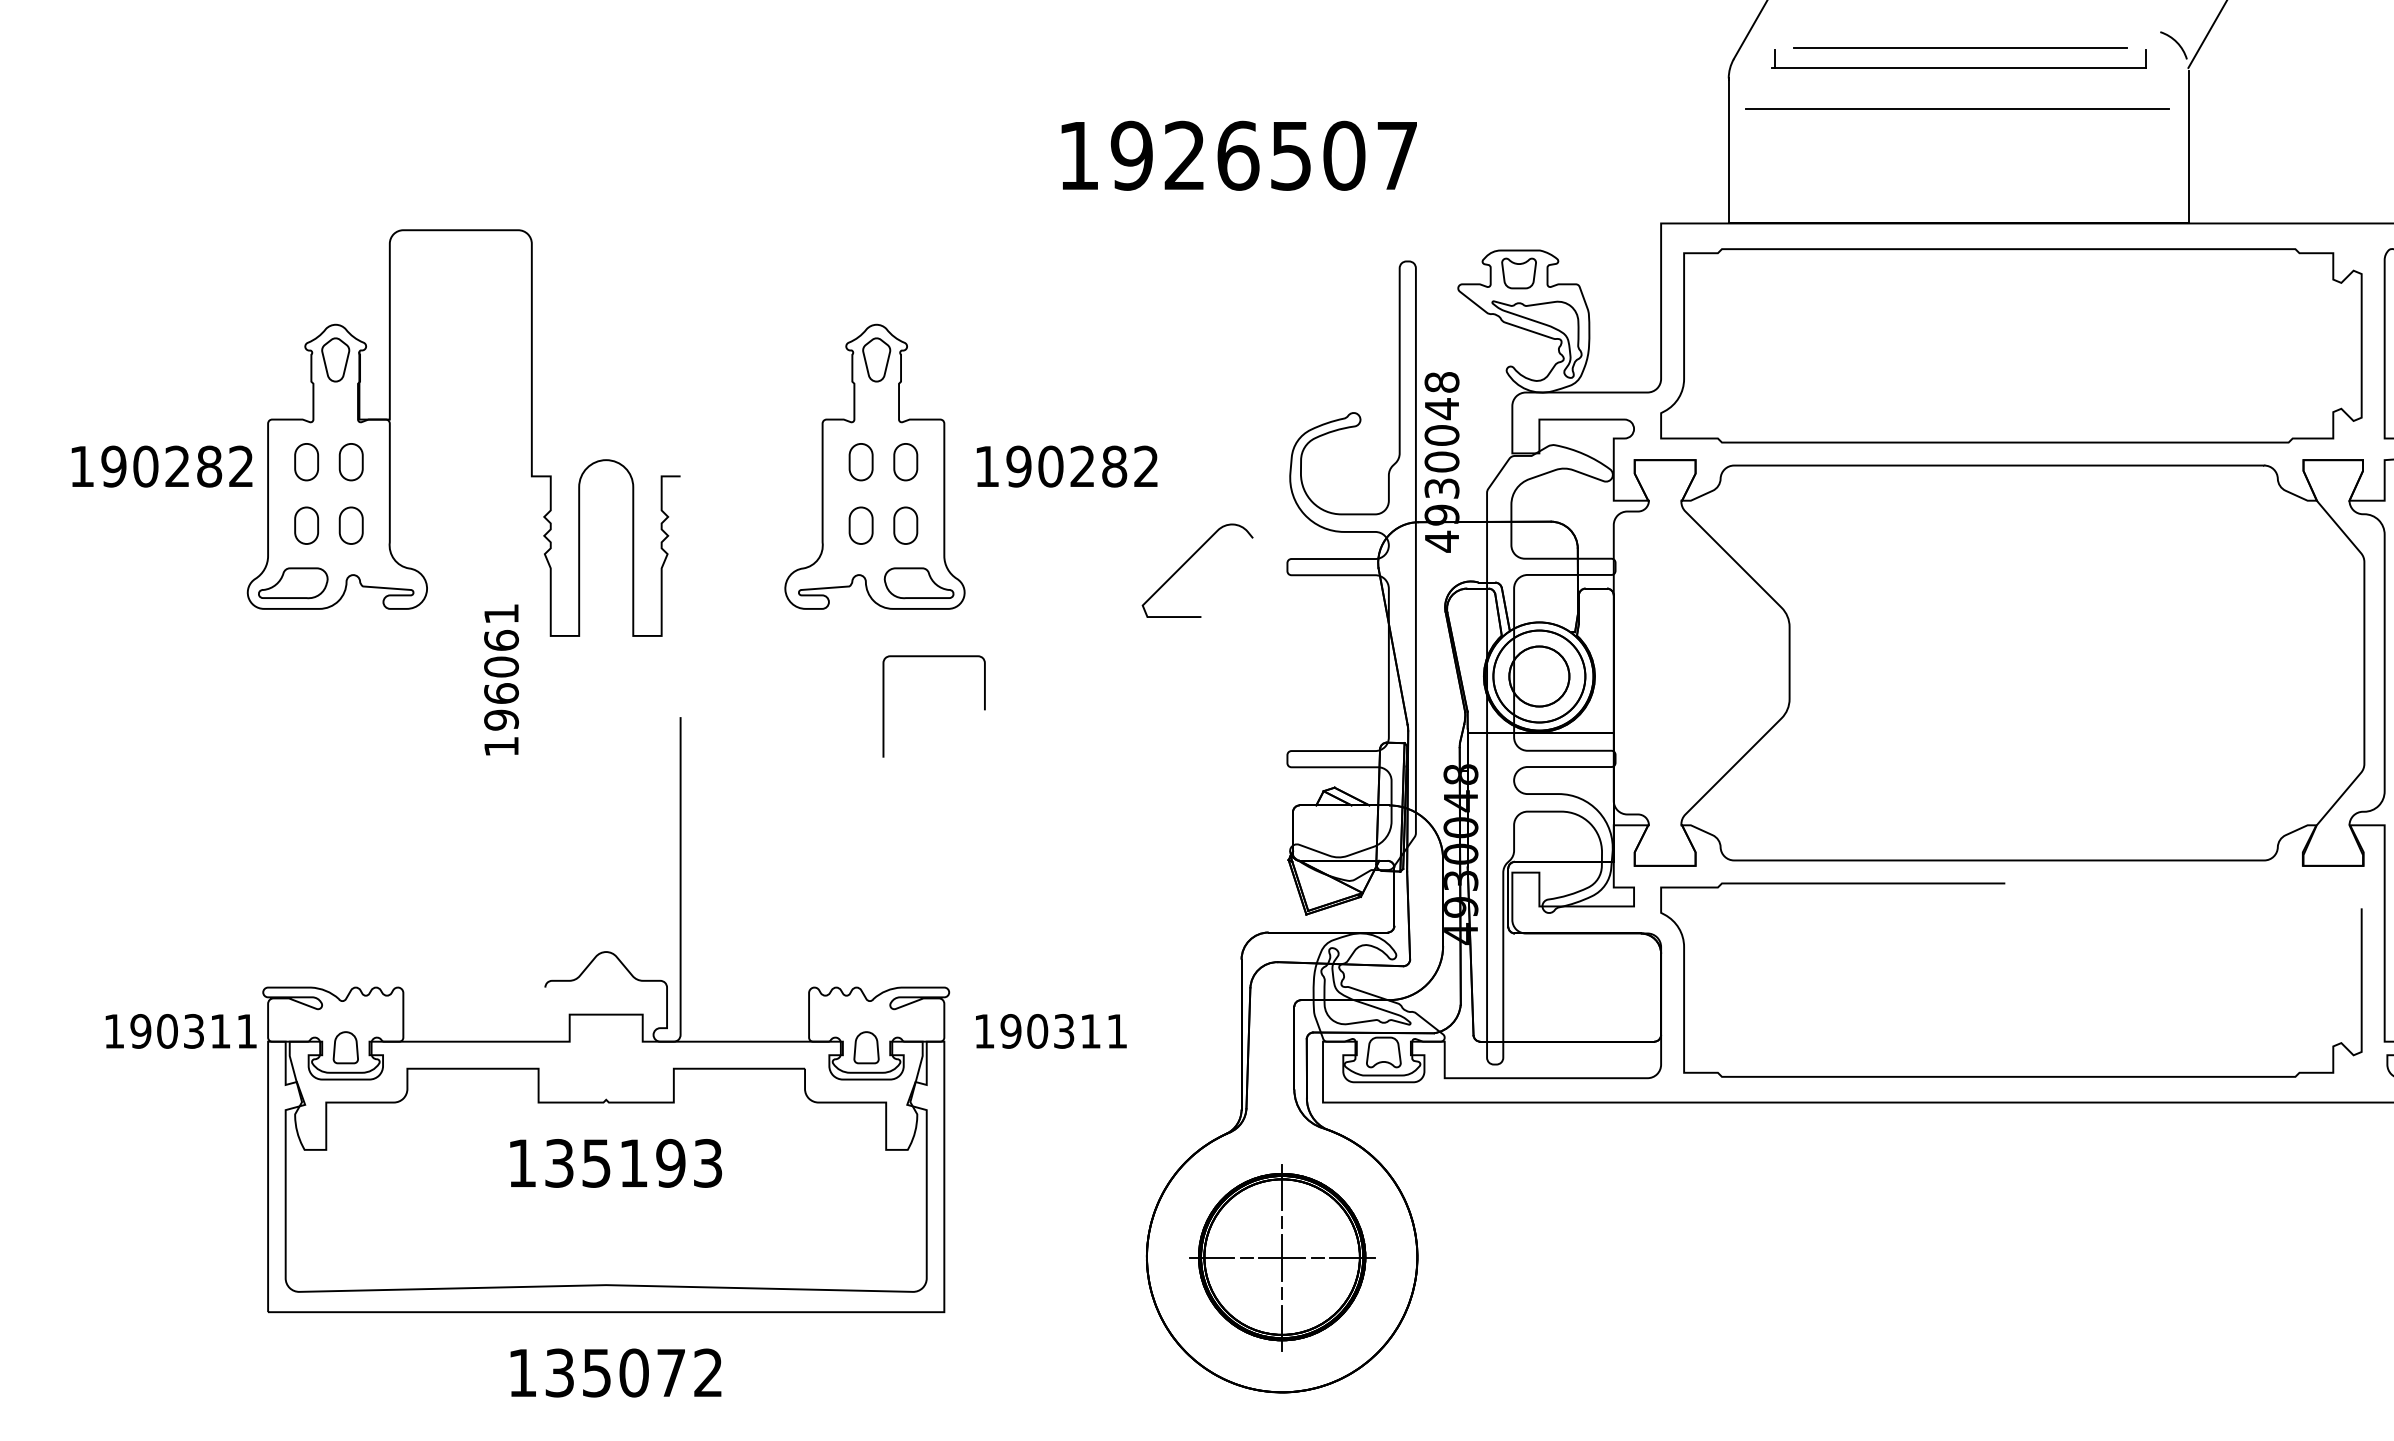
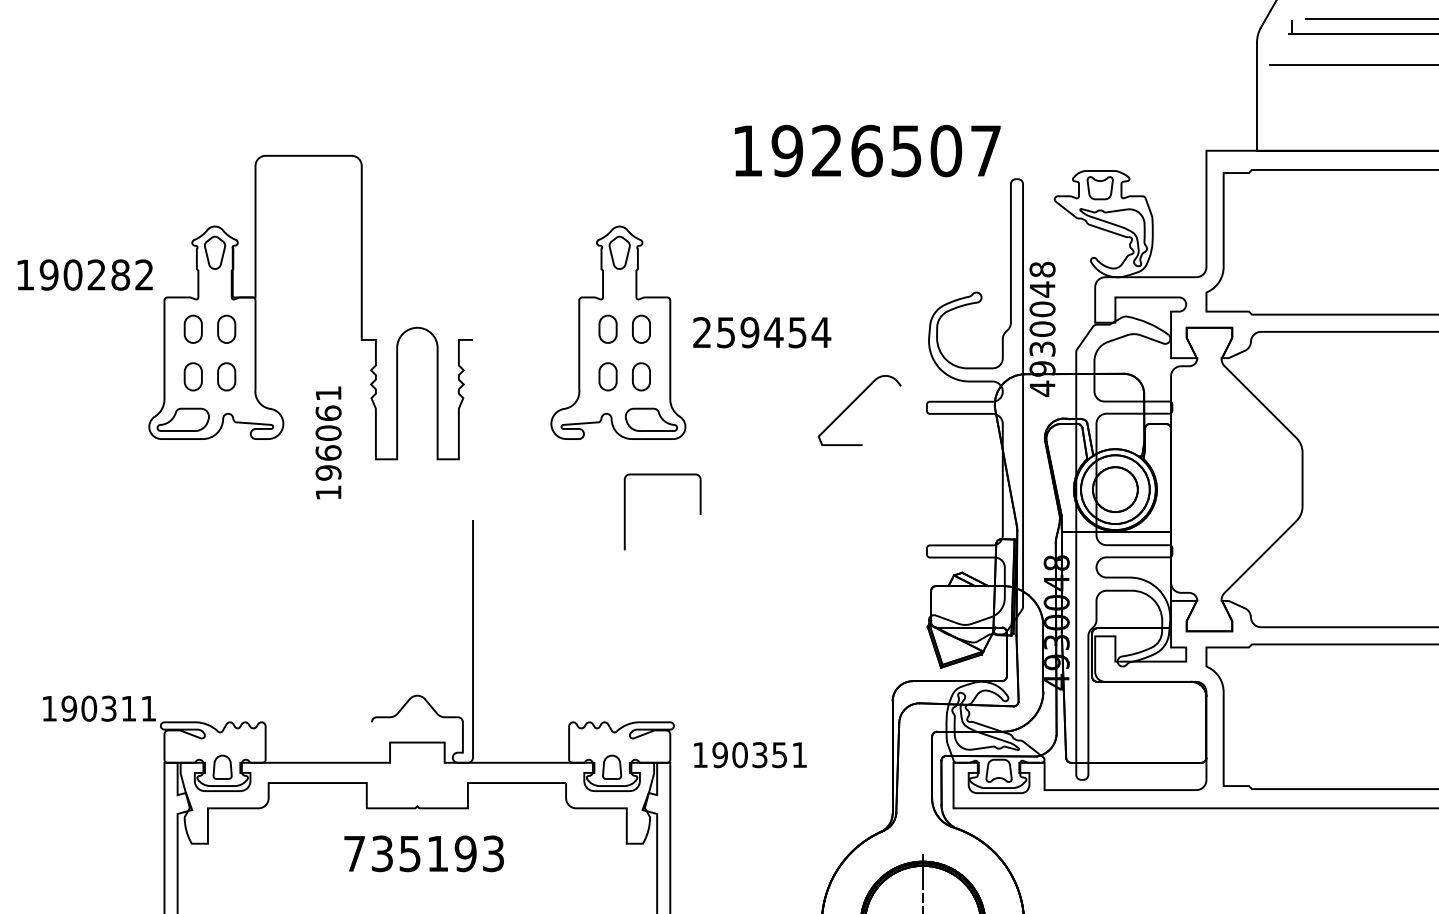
text: (1238, 155) -> (867, 150), moved
text: (161, 466) -> (84, 274), moved
text: (1067, 466) -> (762, 332), 190282 -> 259454
text: (501, 679) -> (328, 442), moved
text: (180, 1031) -> (98, 708), moved
text: (1090, 1031) -> (779, 755), 190311 -> 190351
text: (521, 1162) -> (354, 853), 135193 -> 735193

